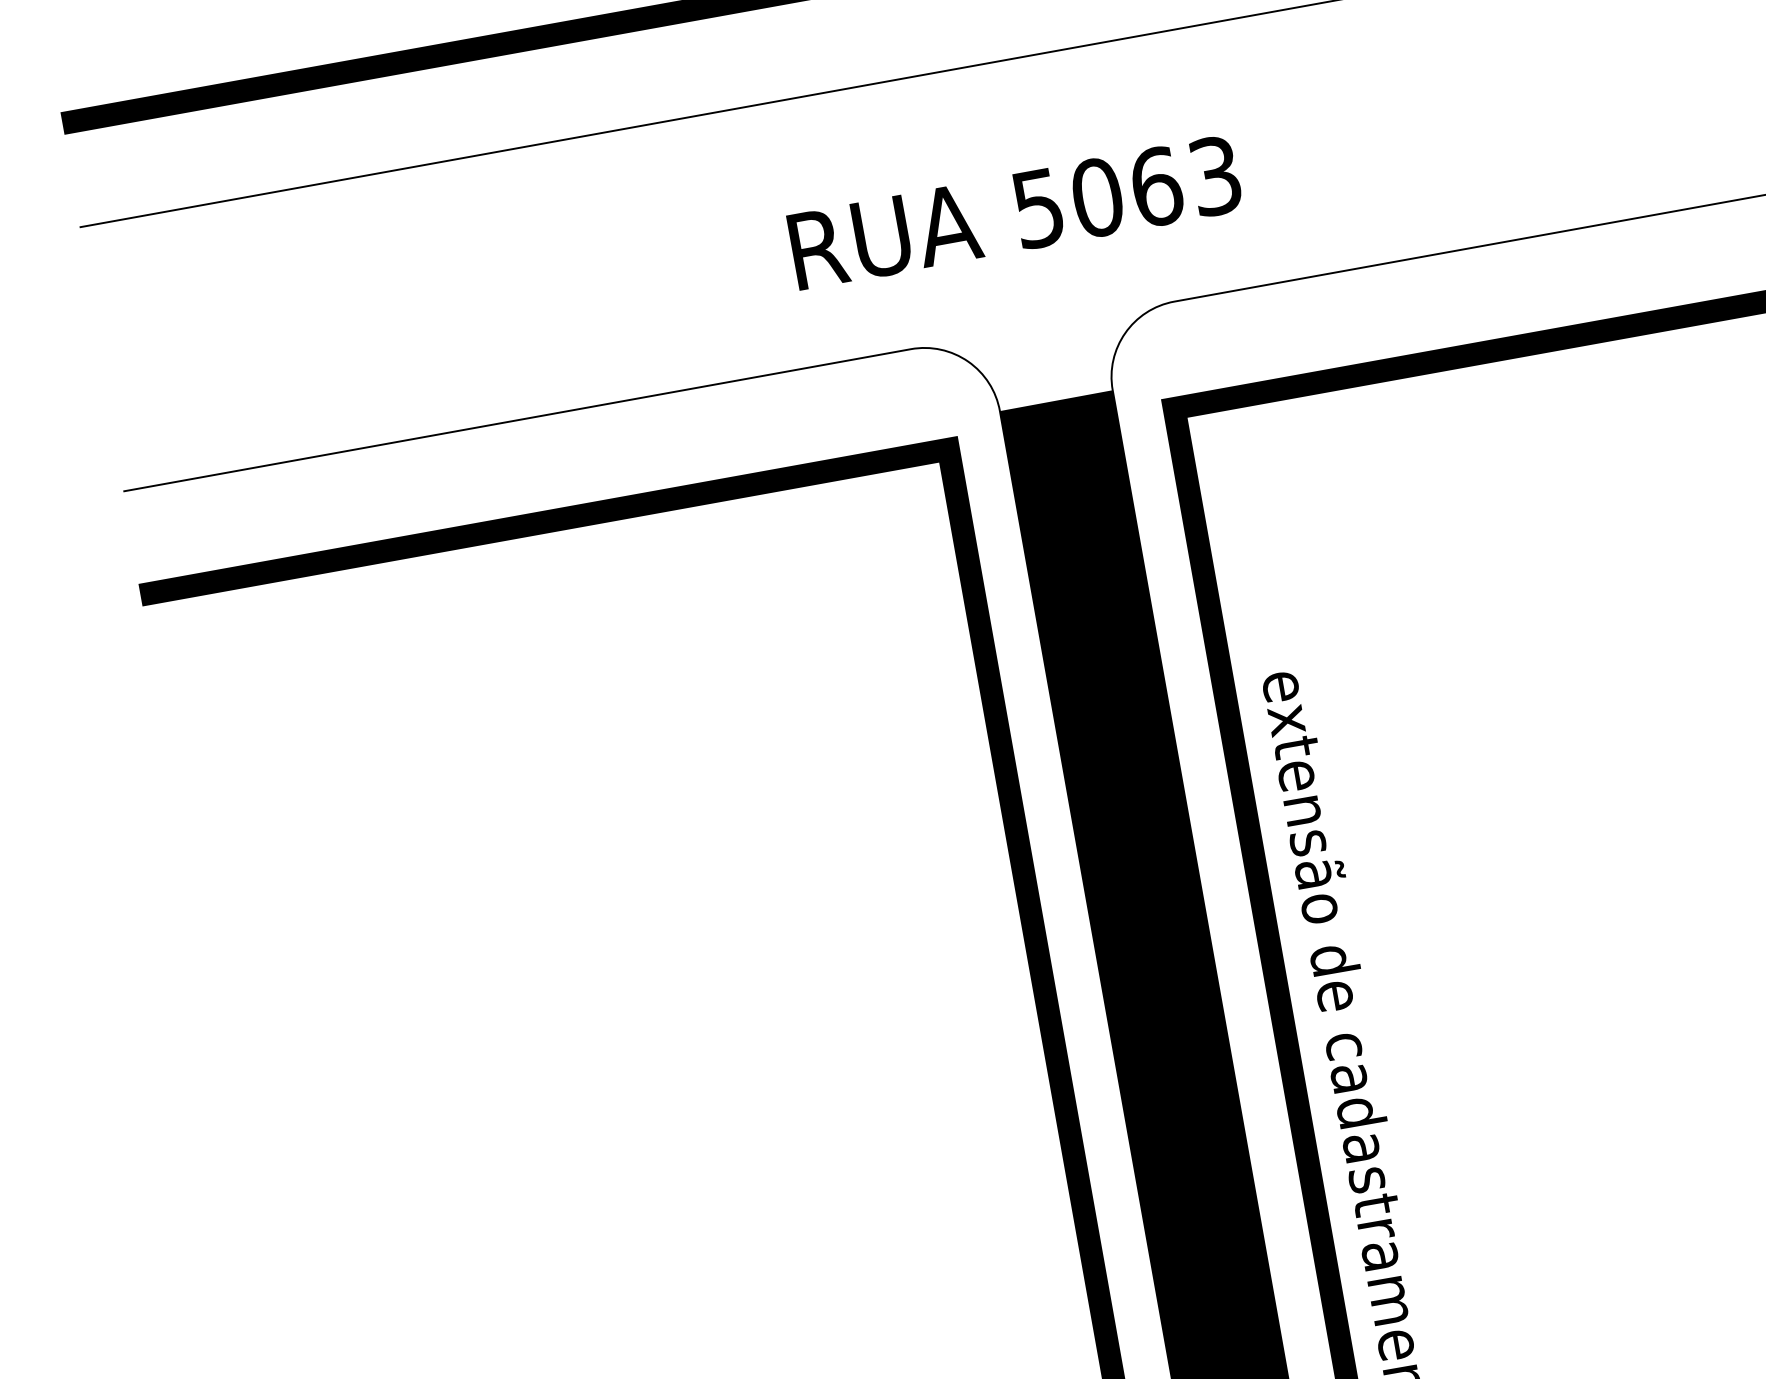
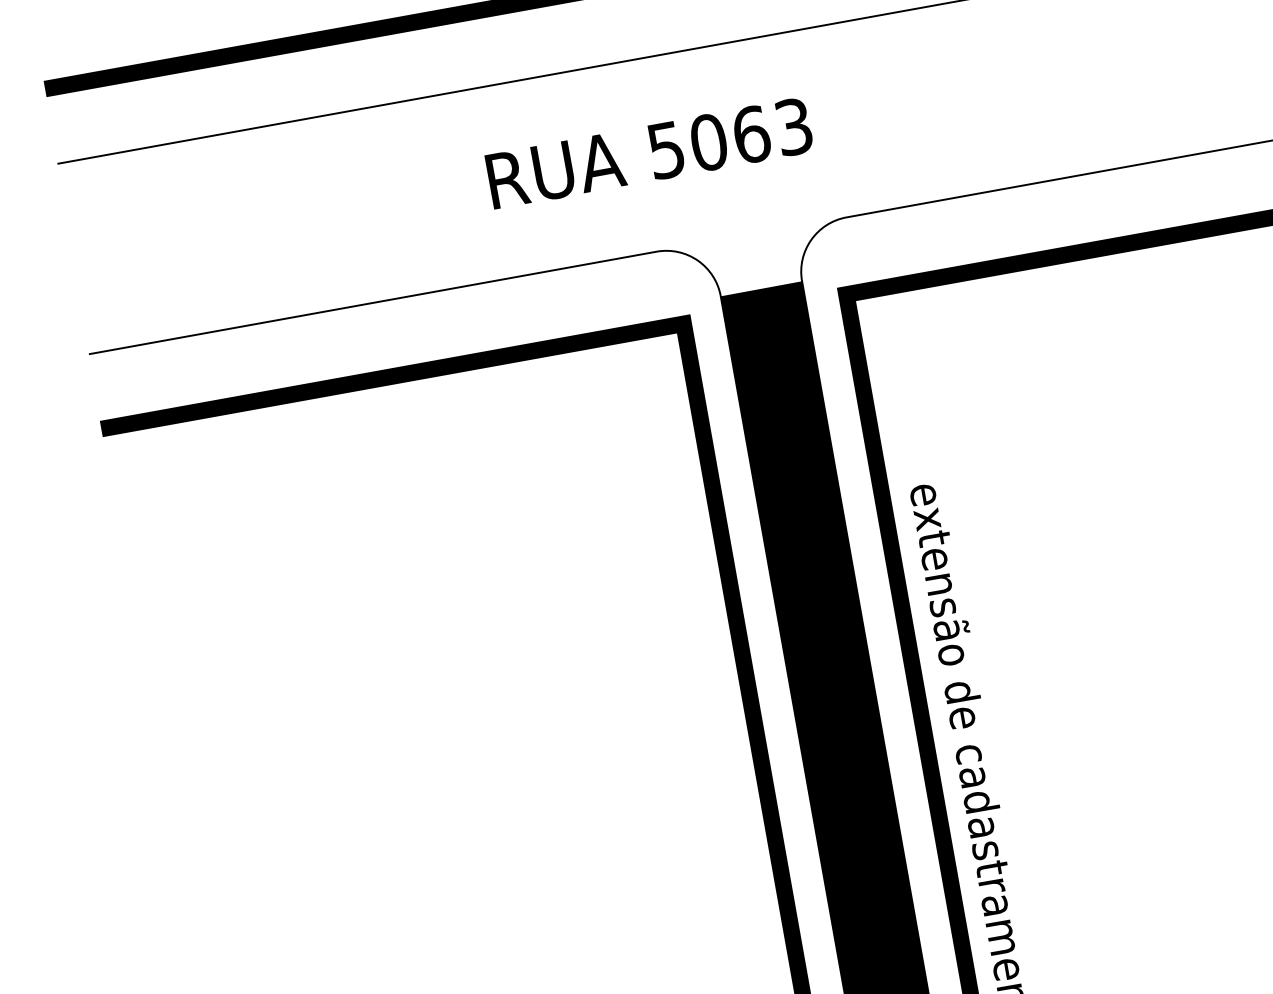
text: (1013, 213) -> (648, 153), moved

